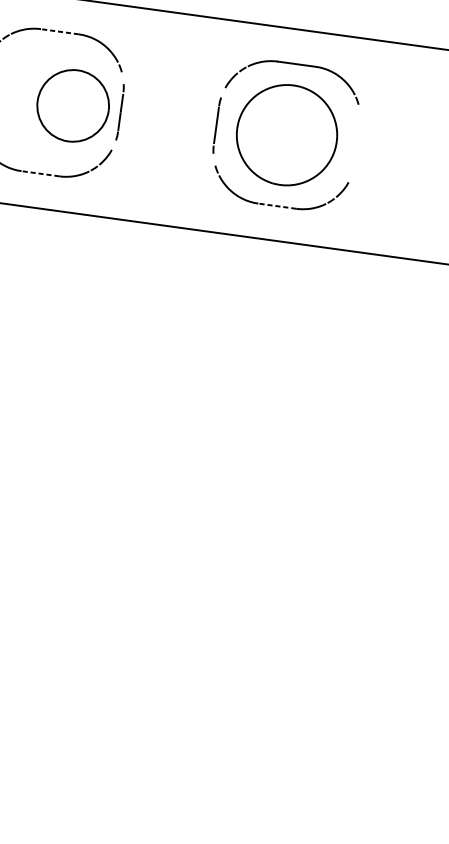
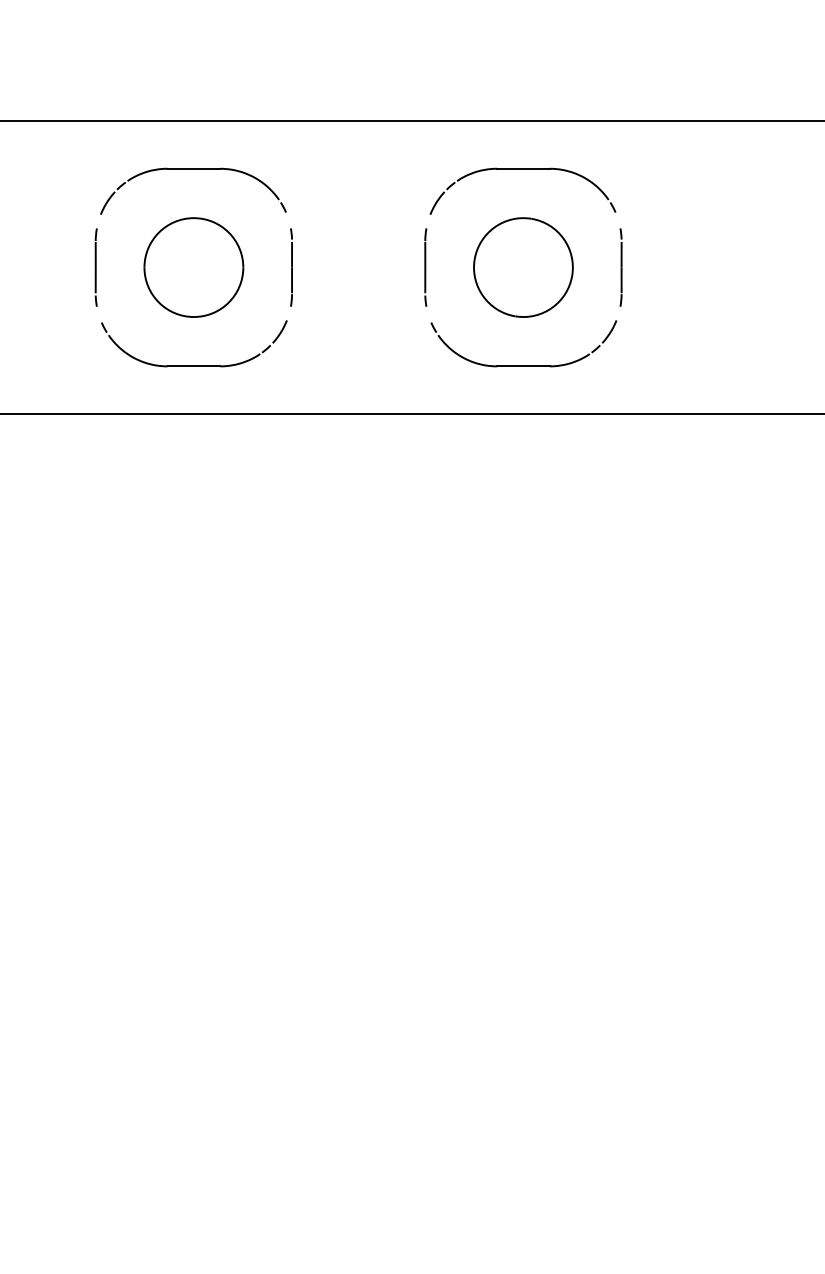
line: (59, 31) -> (193, 168), dashed -> solid
part: (72, 105) -> (193, 267), moved
part: (287, 135) -> (523, 267), size x0.71
line: (356, 144) -> (620, 267), added
line: (40, 173) -> (193, 366), dashed -> solid
line: (276, 206) -> (522, 366), dashed -> solid

